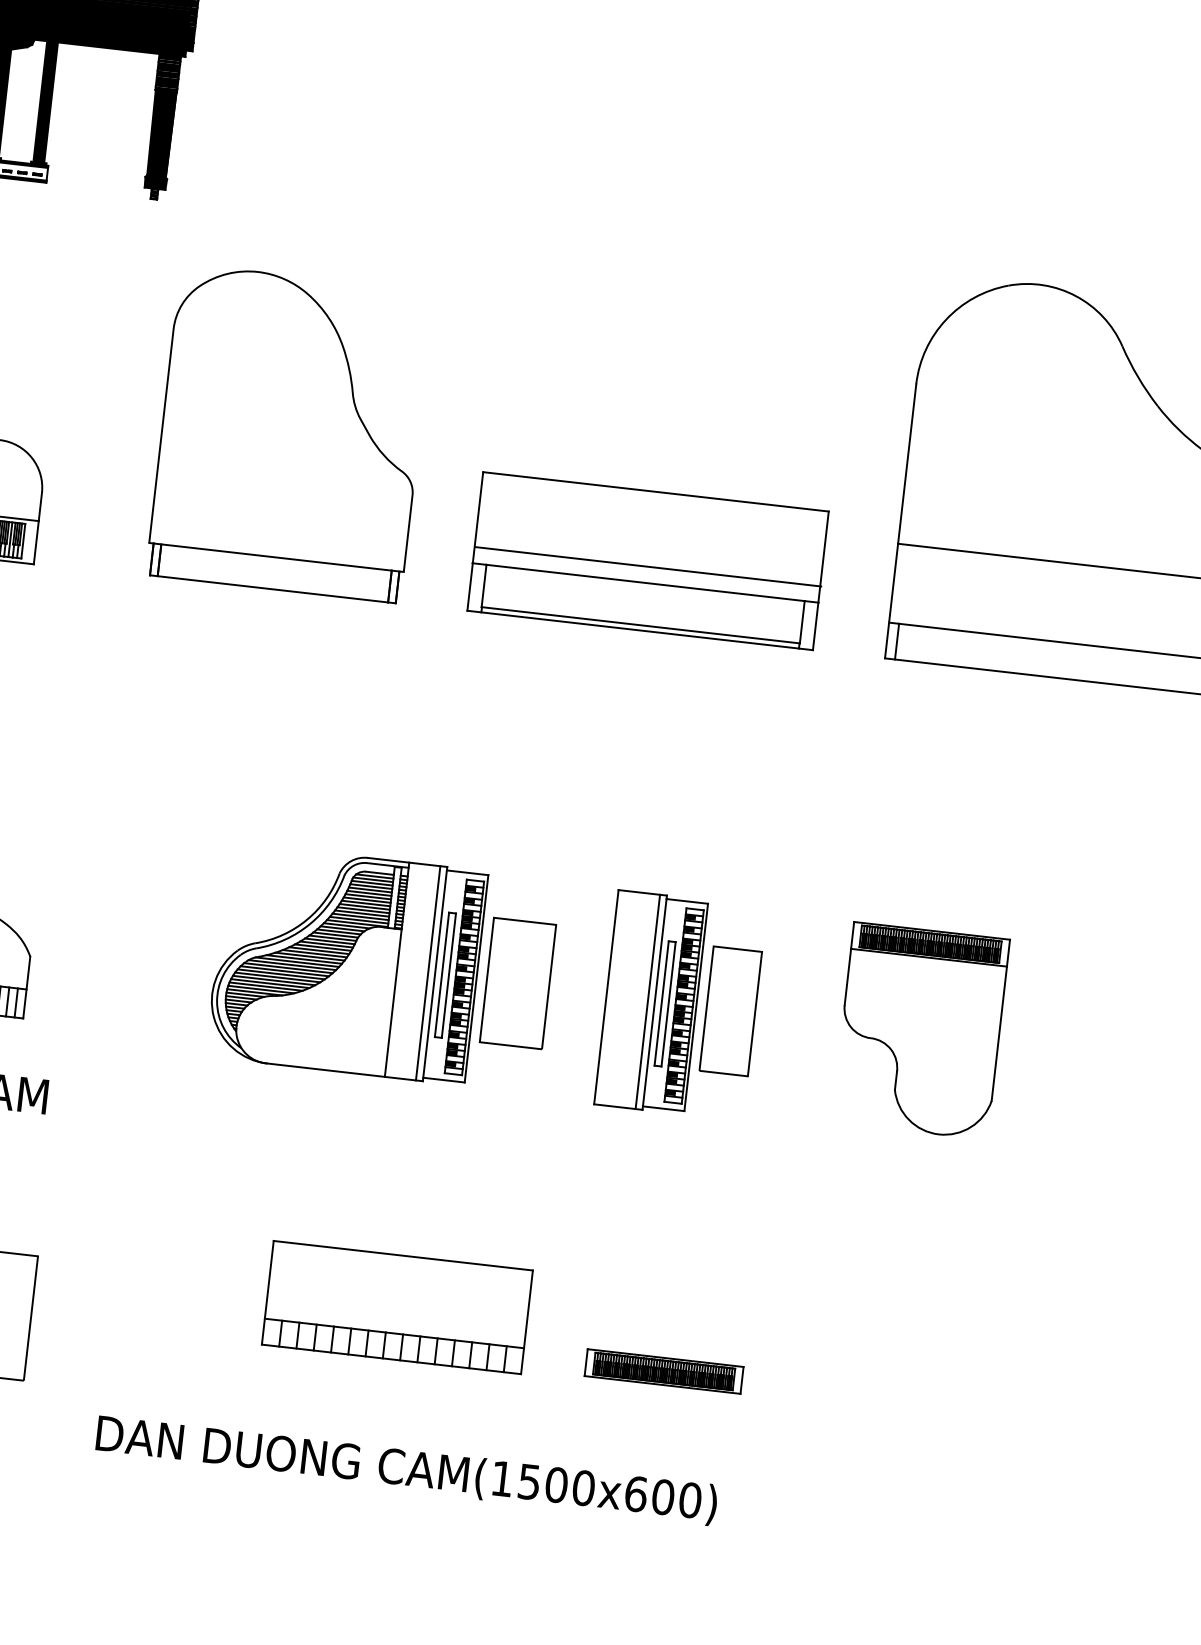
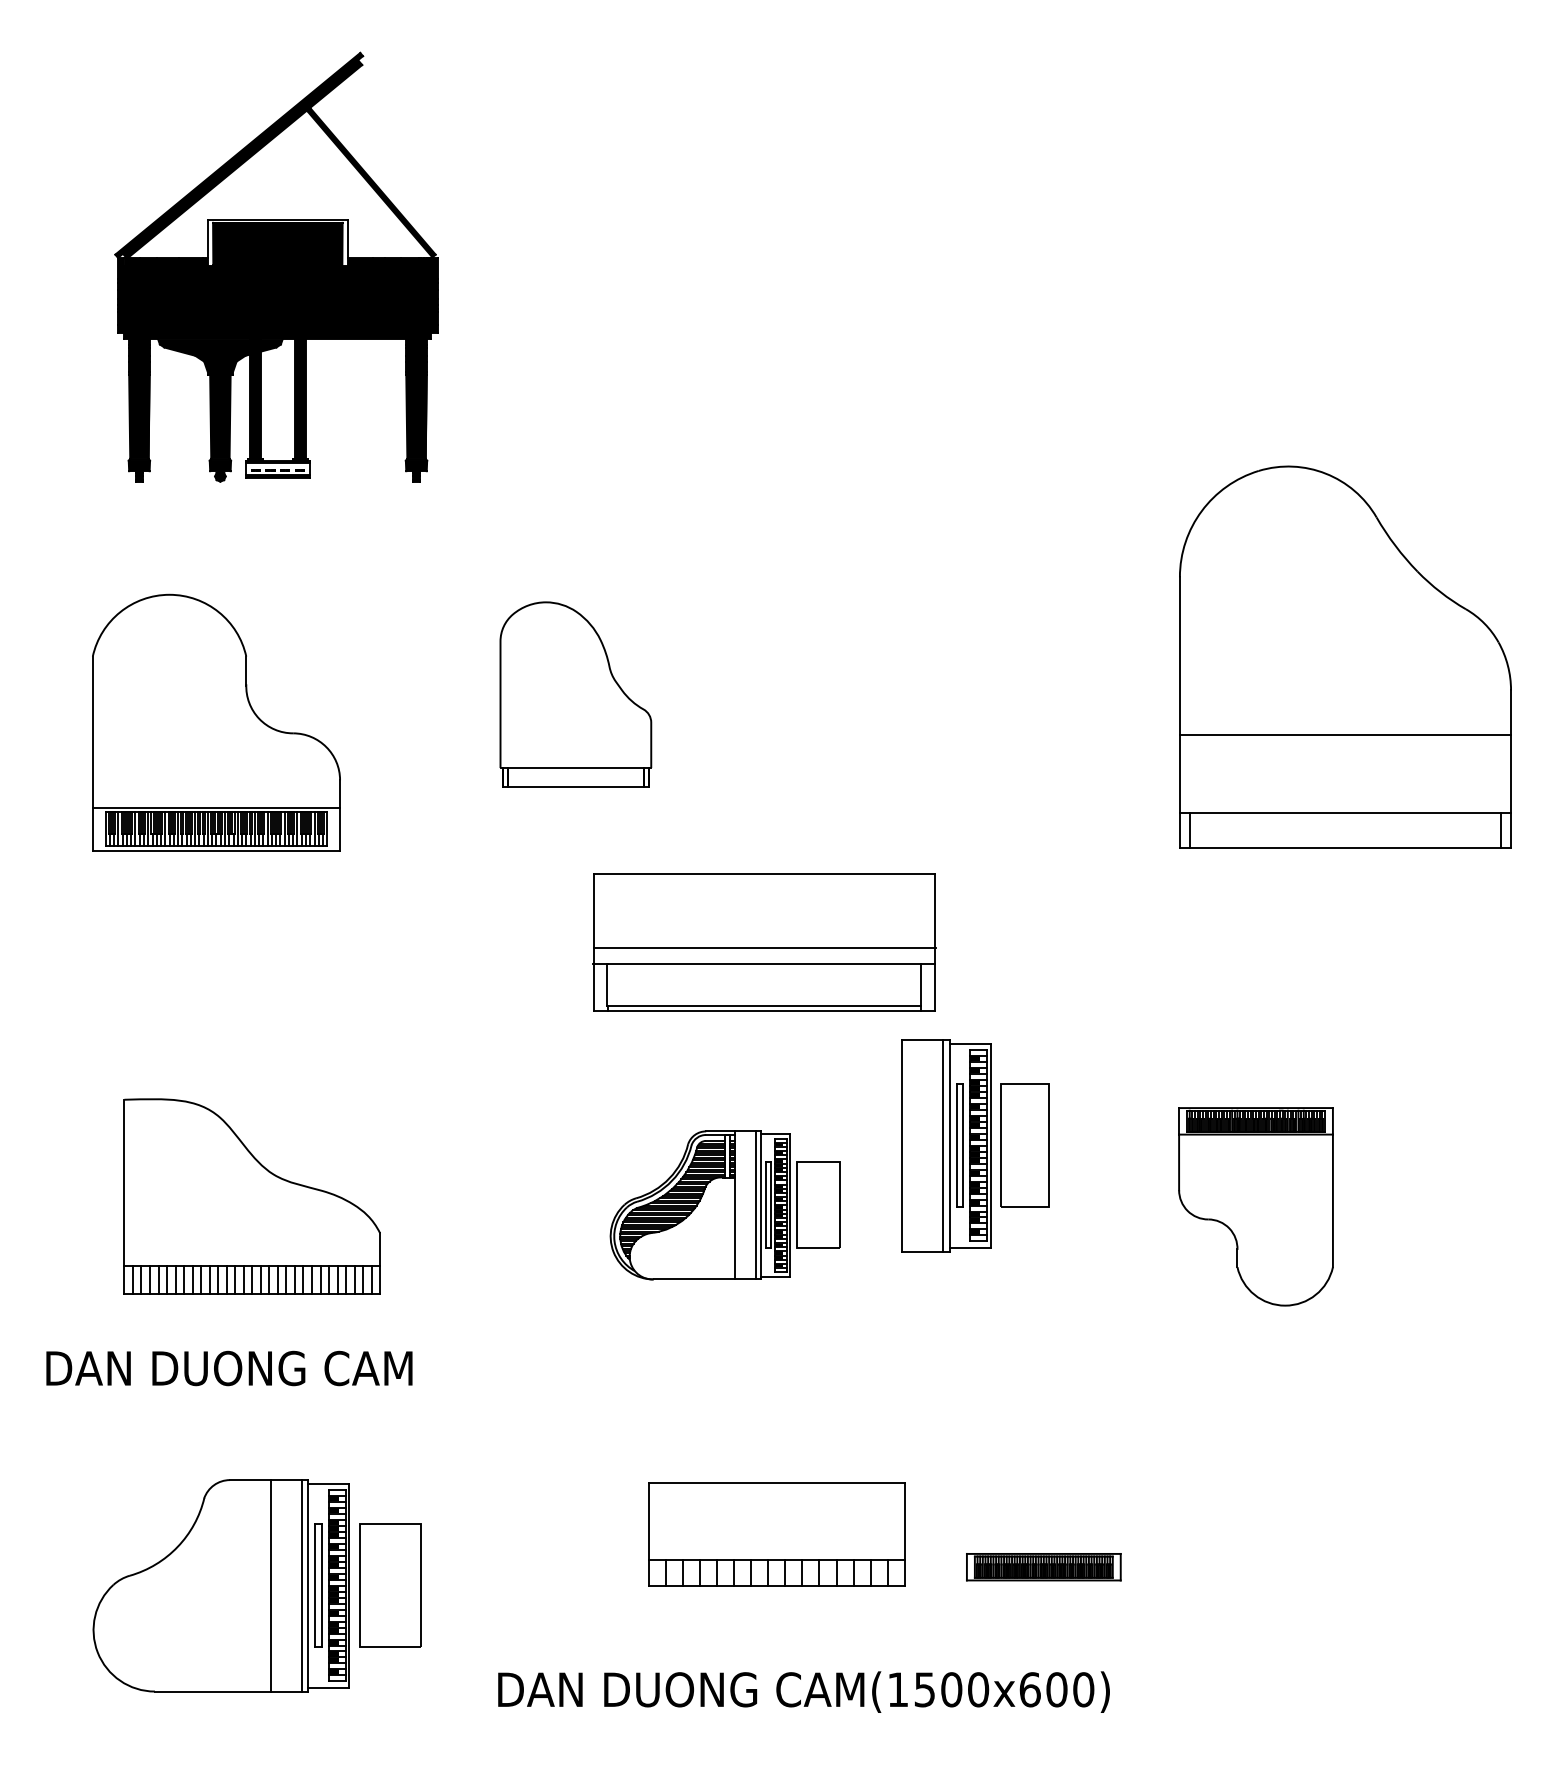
part: (290, 433) -> (575, 694), size x0.6
part: (648, 561) -> (764, 942), moved
part: (382, 968) -> (724, 1205), size x0.7
part: (680, 1005) -> (975, 1145), moved

